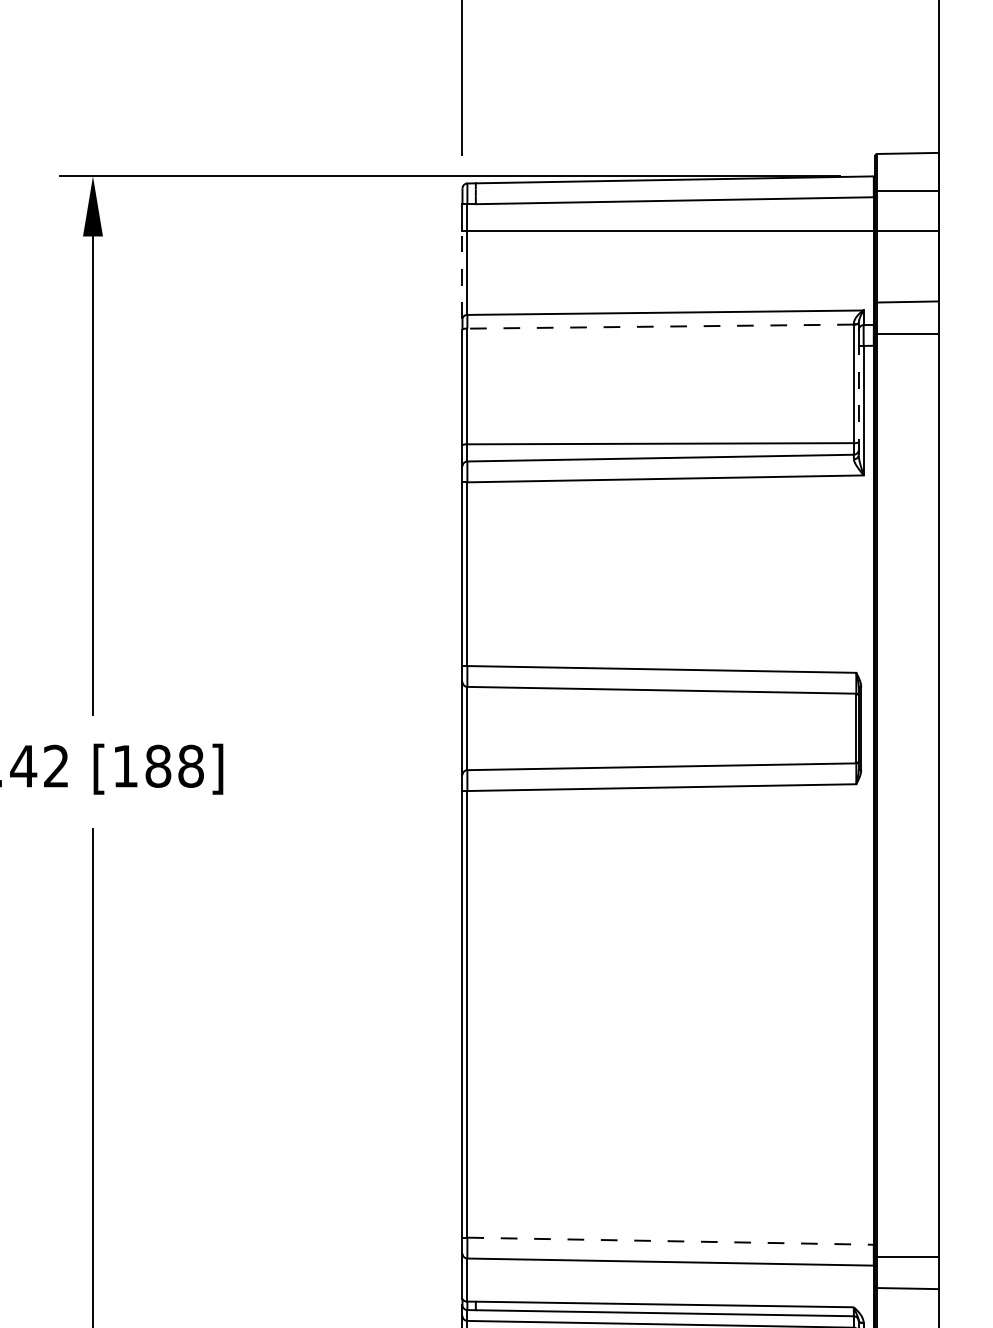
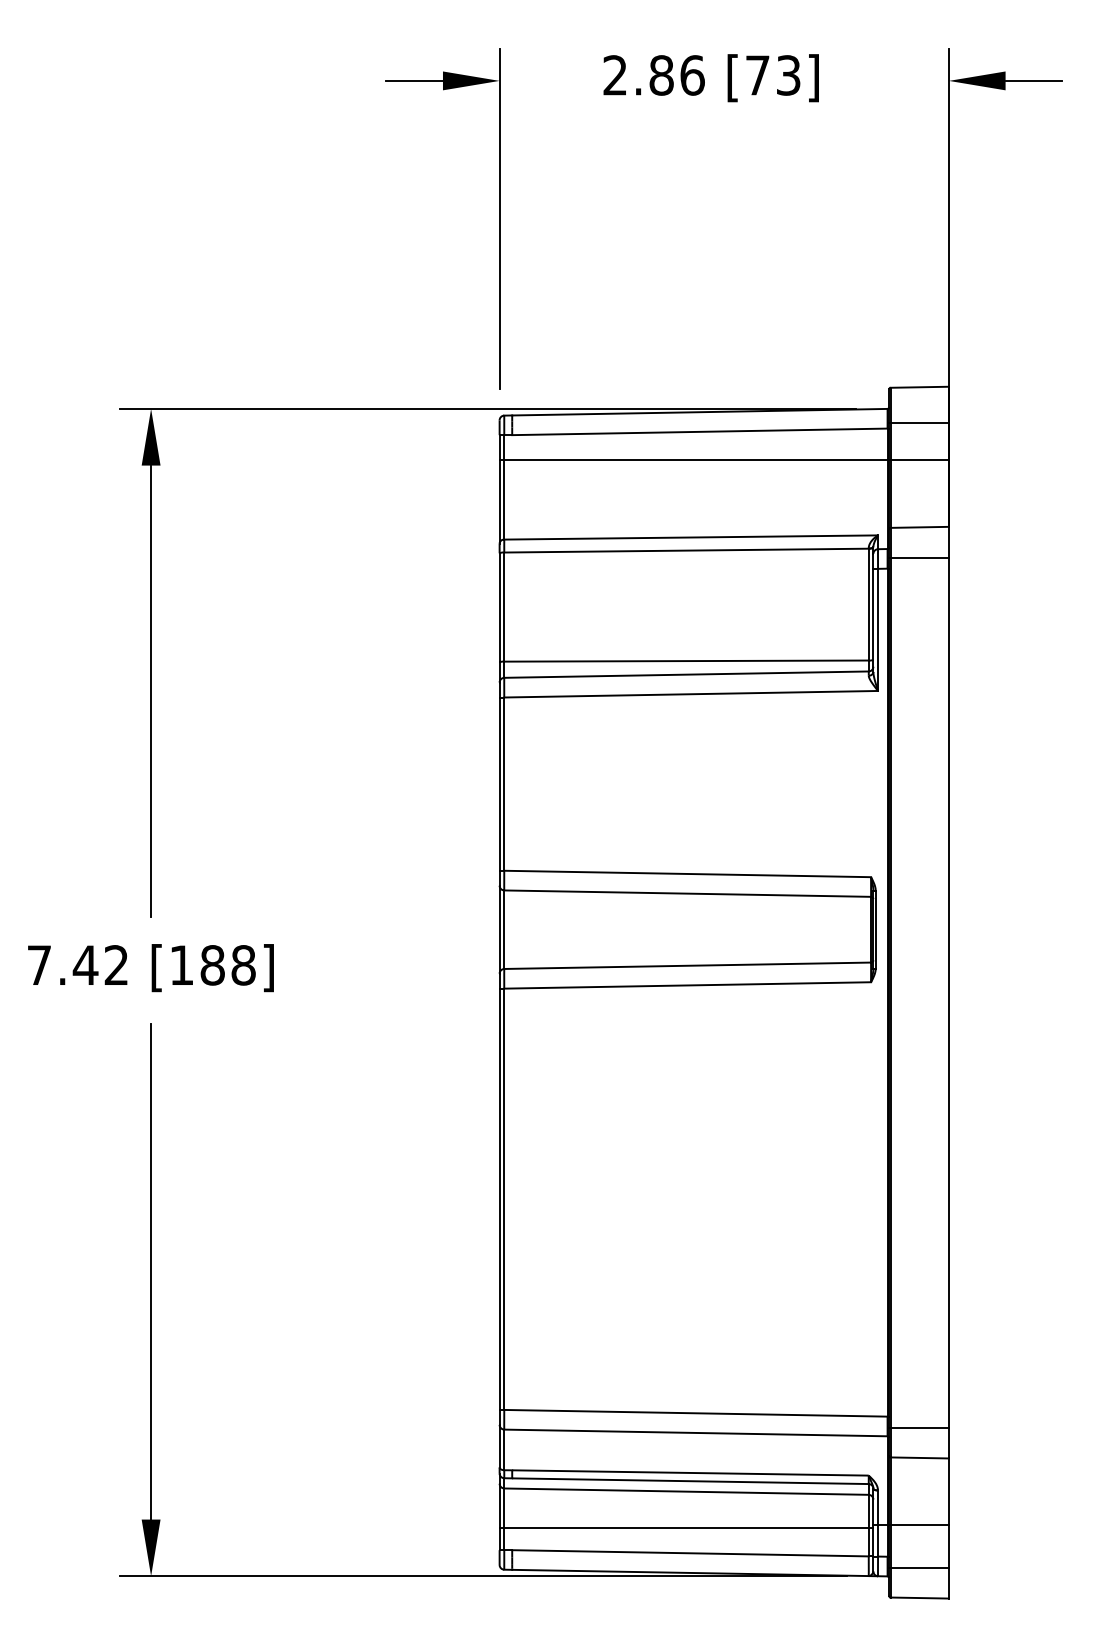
line: (462, 274) -> (499, 501), dashed -> solid
line: (659, 326) -> (685, 550), dashed -> solid
line: (858, 400) -> (873, 620), dashed -> solid
line: (670, 1241) -> (695, 1413), dashed -> solid

